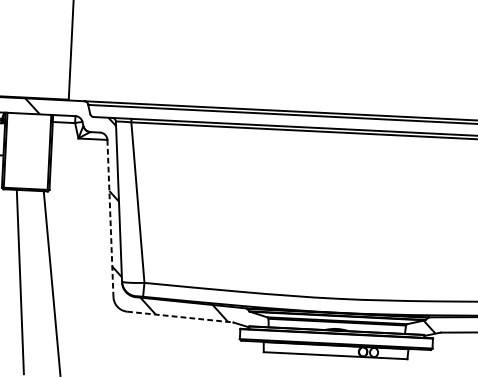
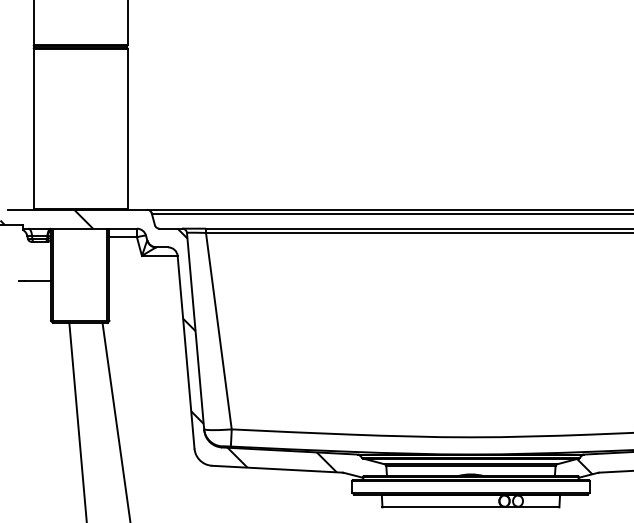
line: (110, 218) -> (186, 352), dashed -> solid
line: (180, 317) -> (277, 469), dashed -> solid

